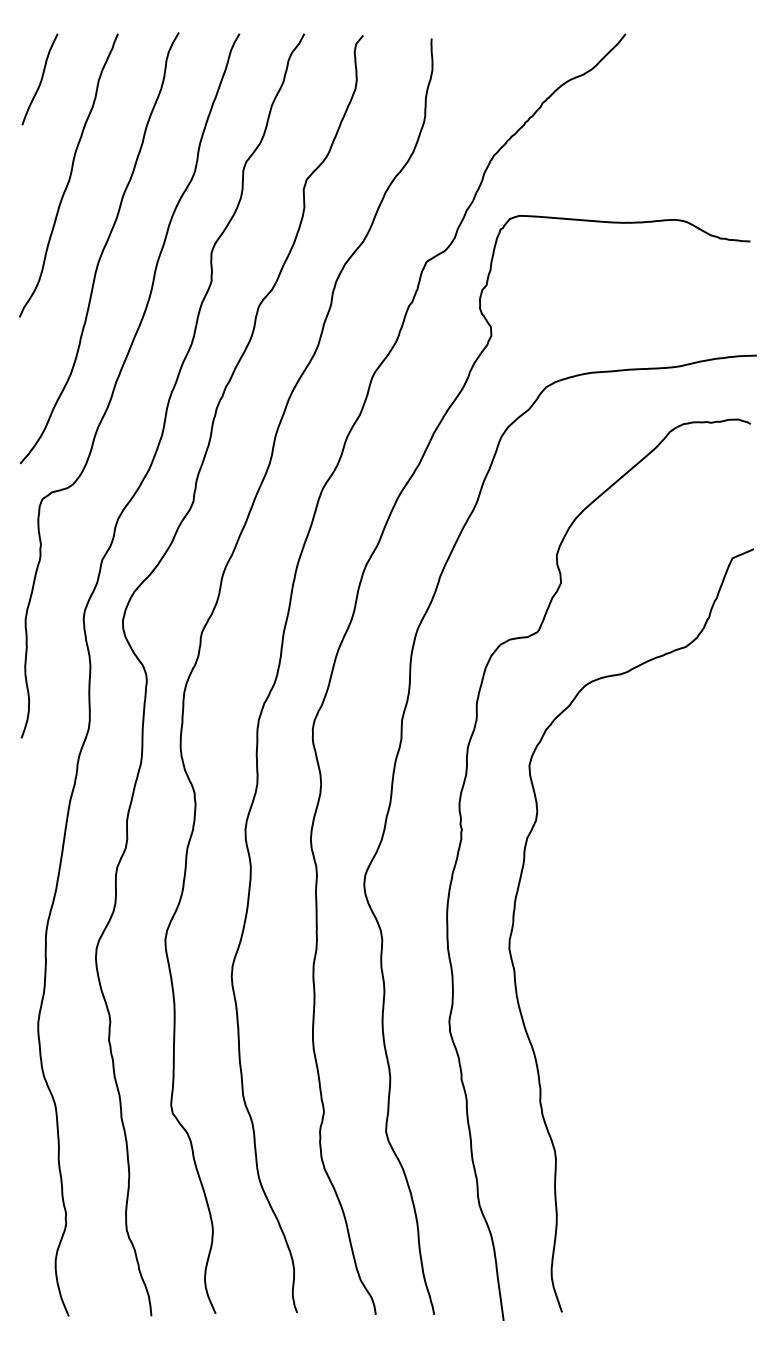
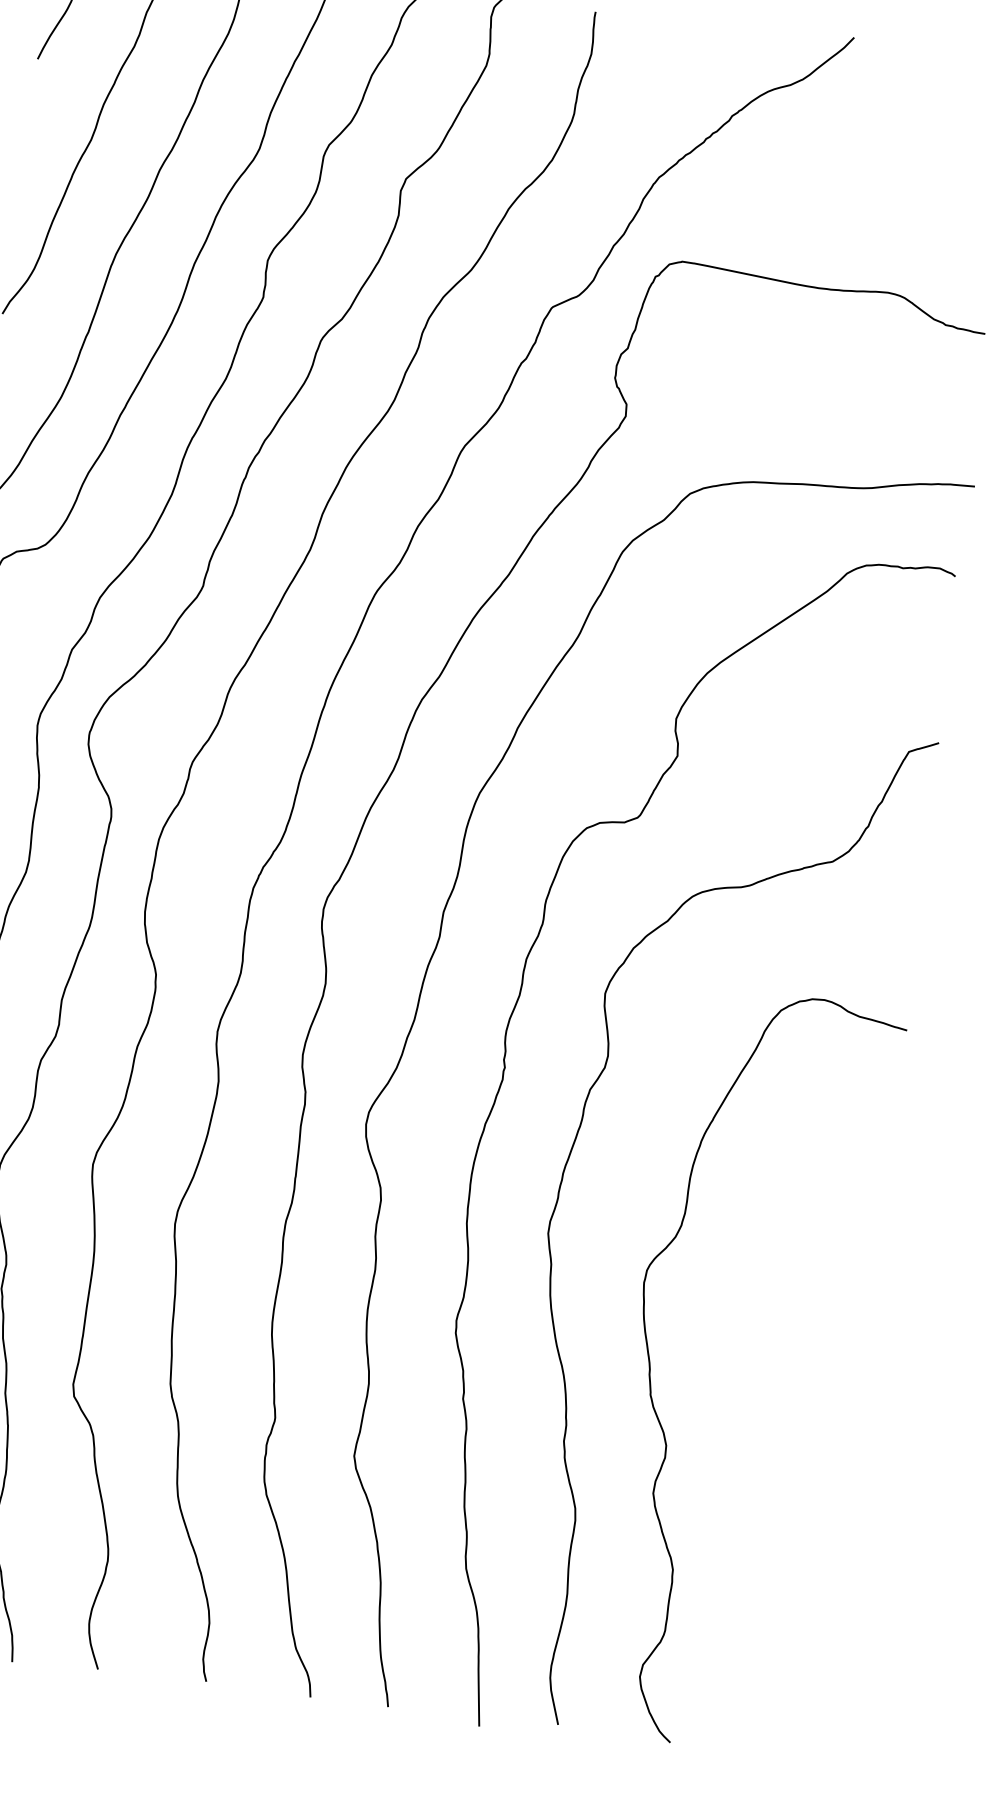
curve: (598, 1039) -> (651, 1368), added

